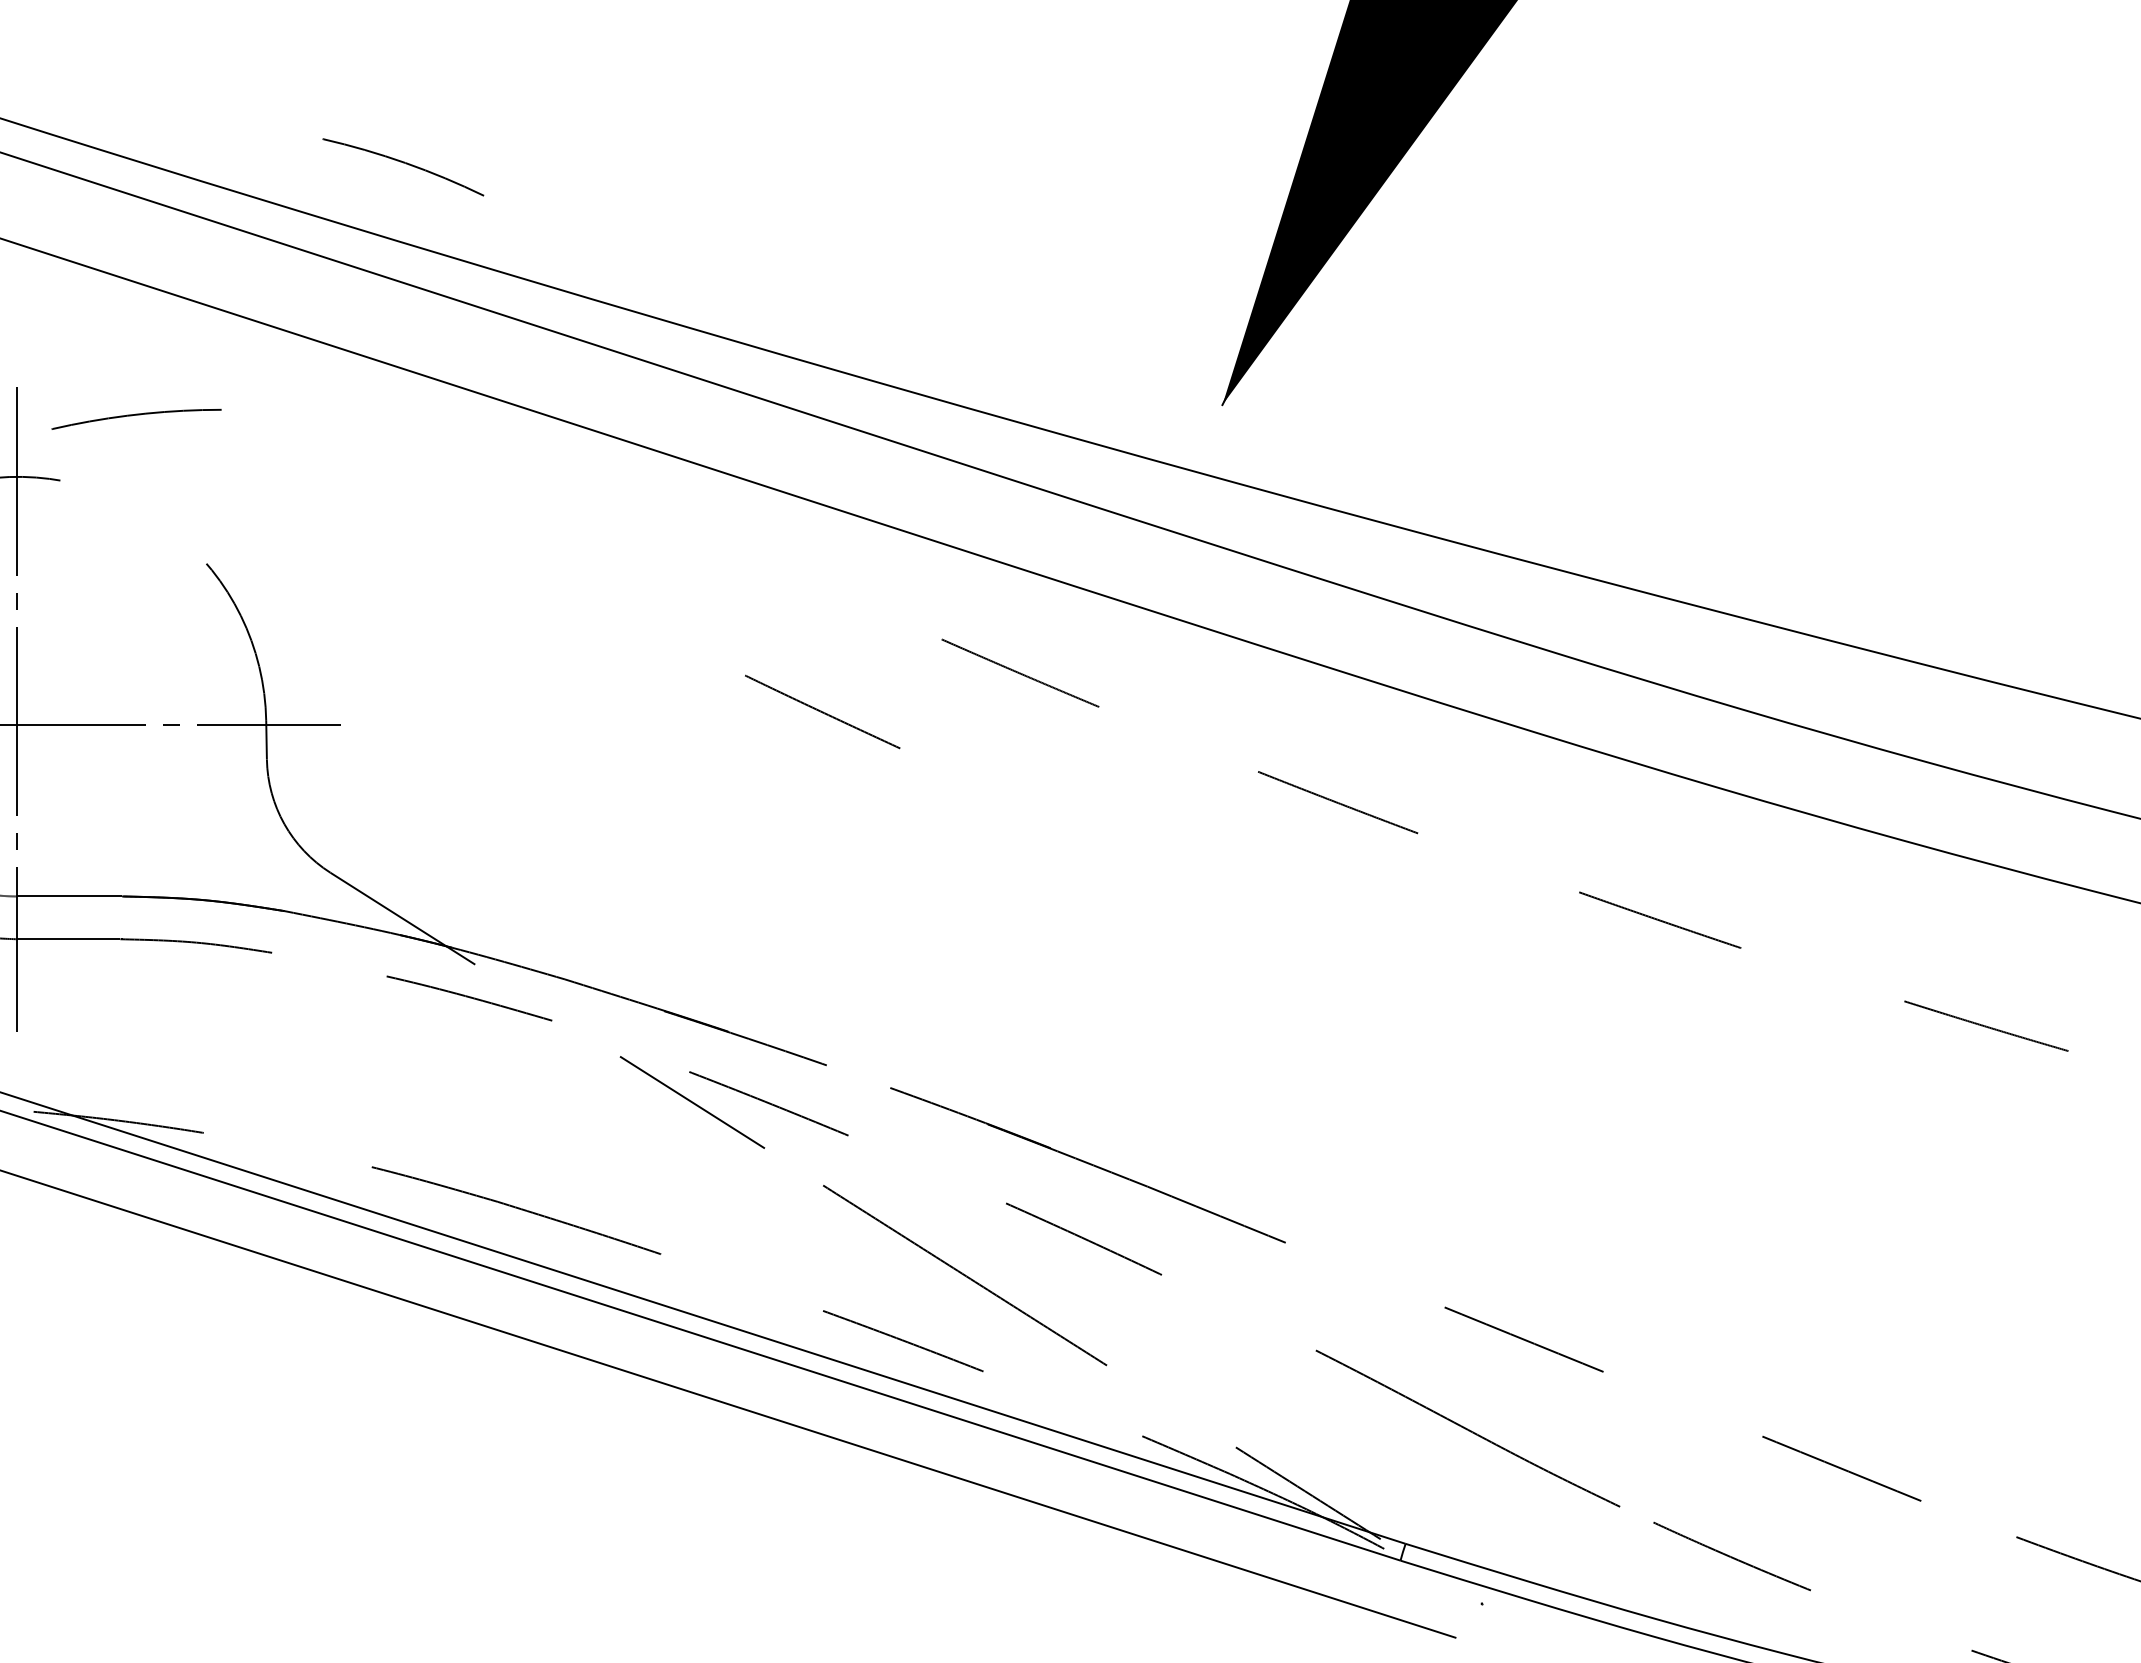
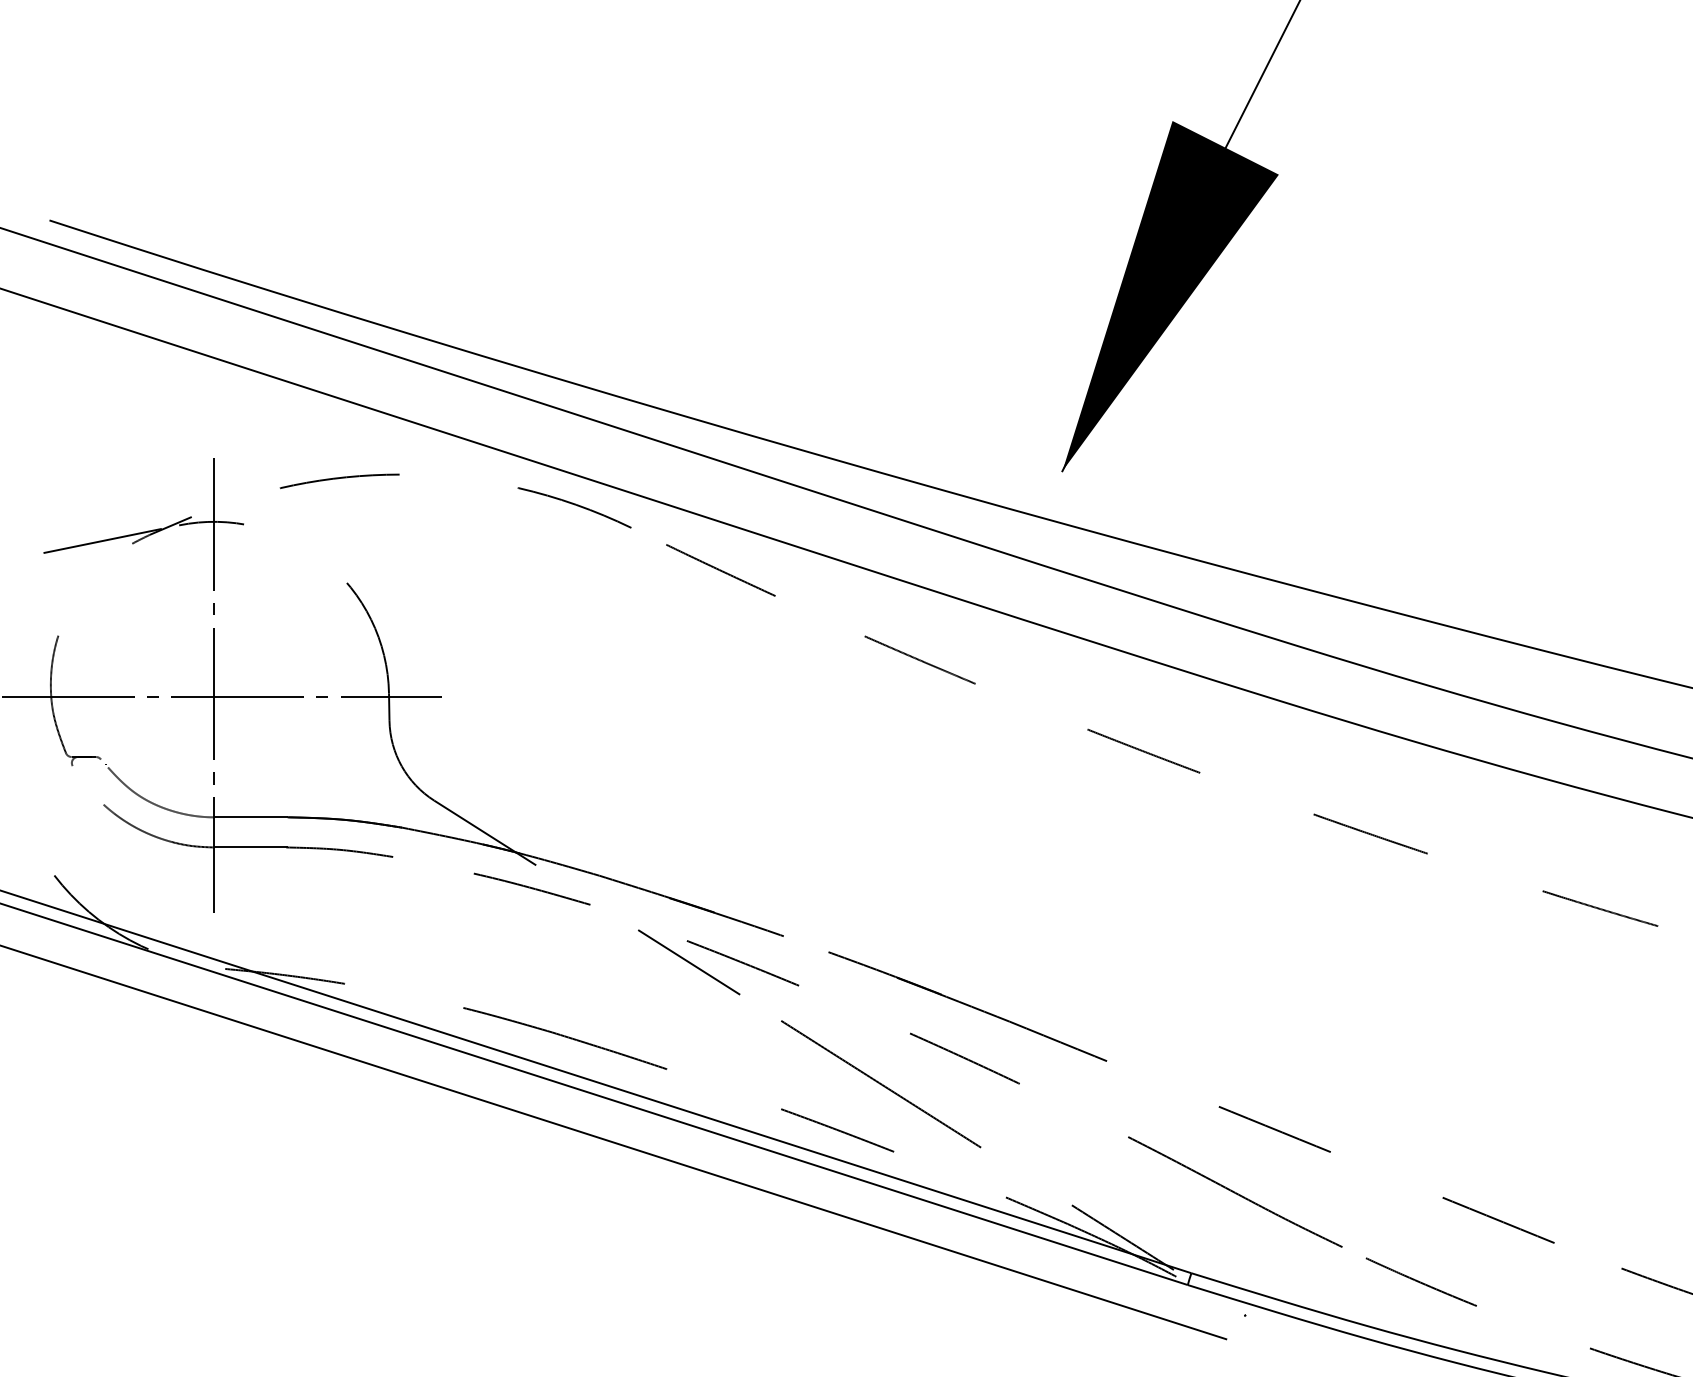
arc: (403, 164) -> (574, 505), moved
arc: (134, 416) -> (338, 479), moved
line: (822, 712) -> (720, 570), moved

